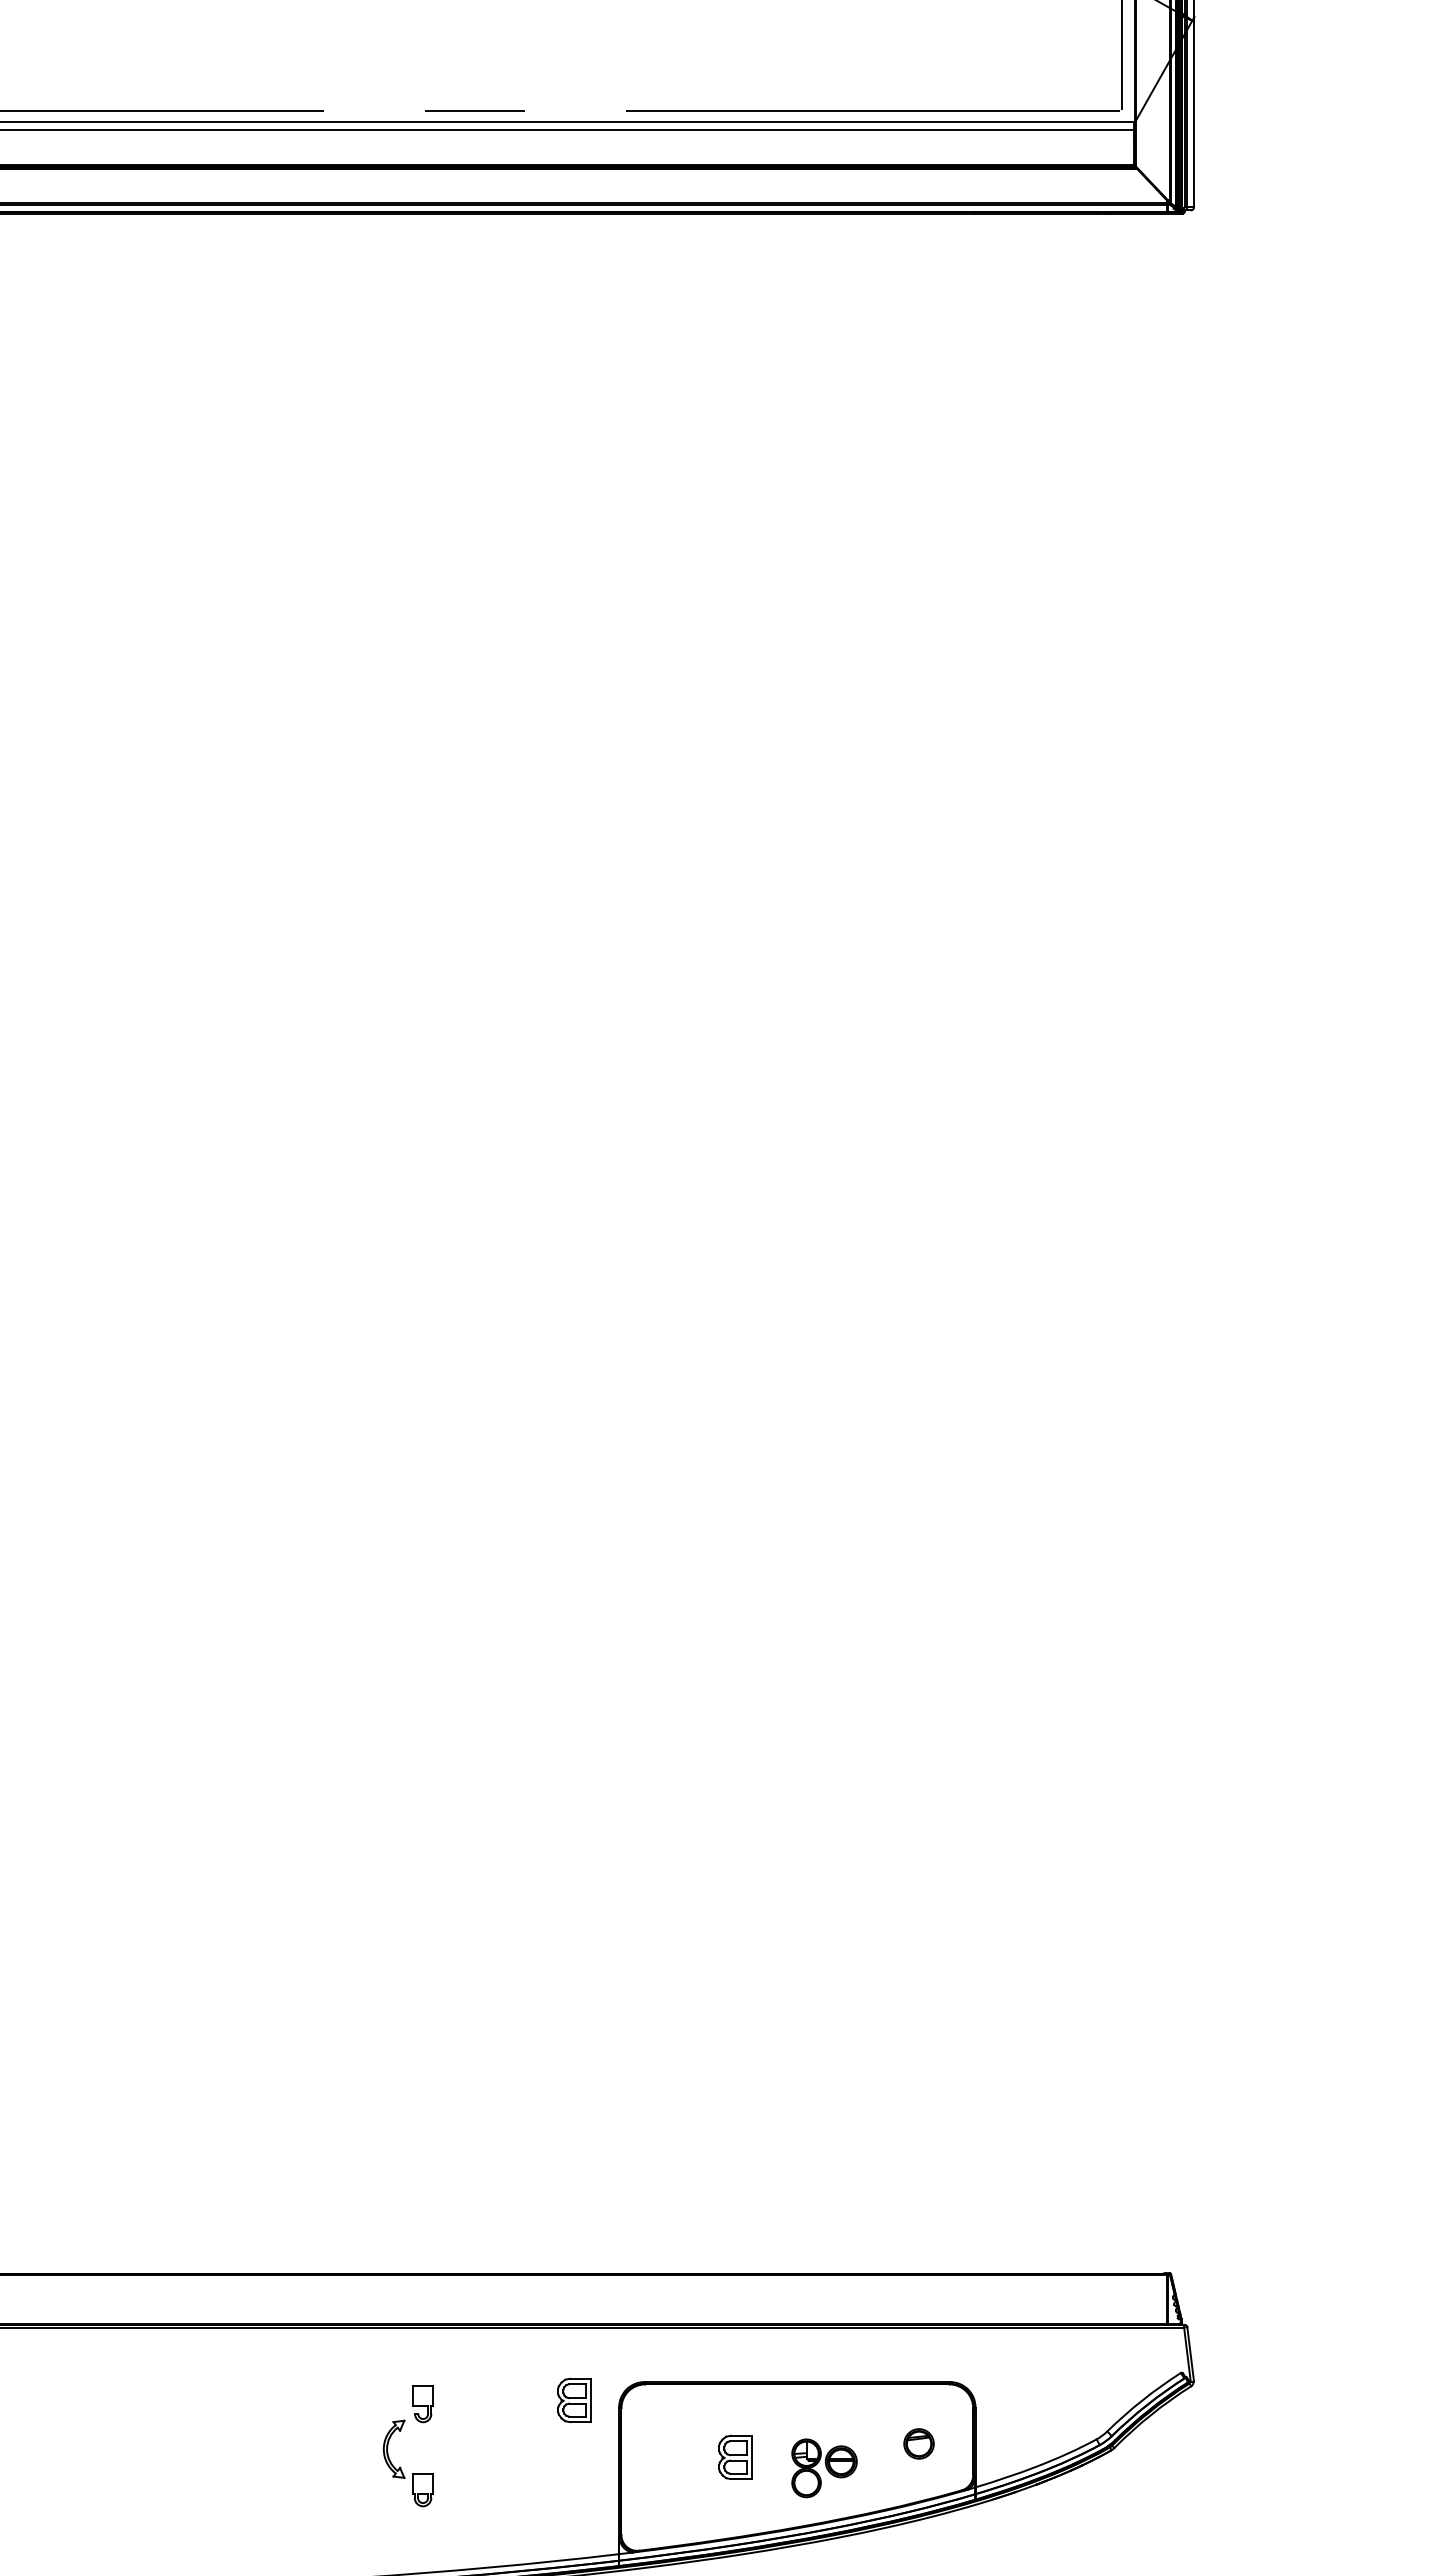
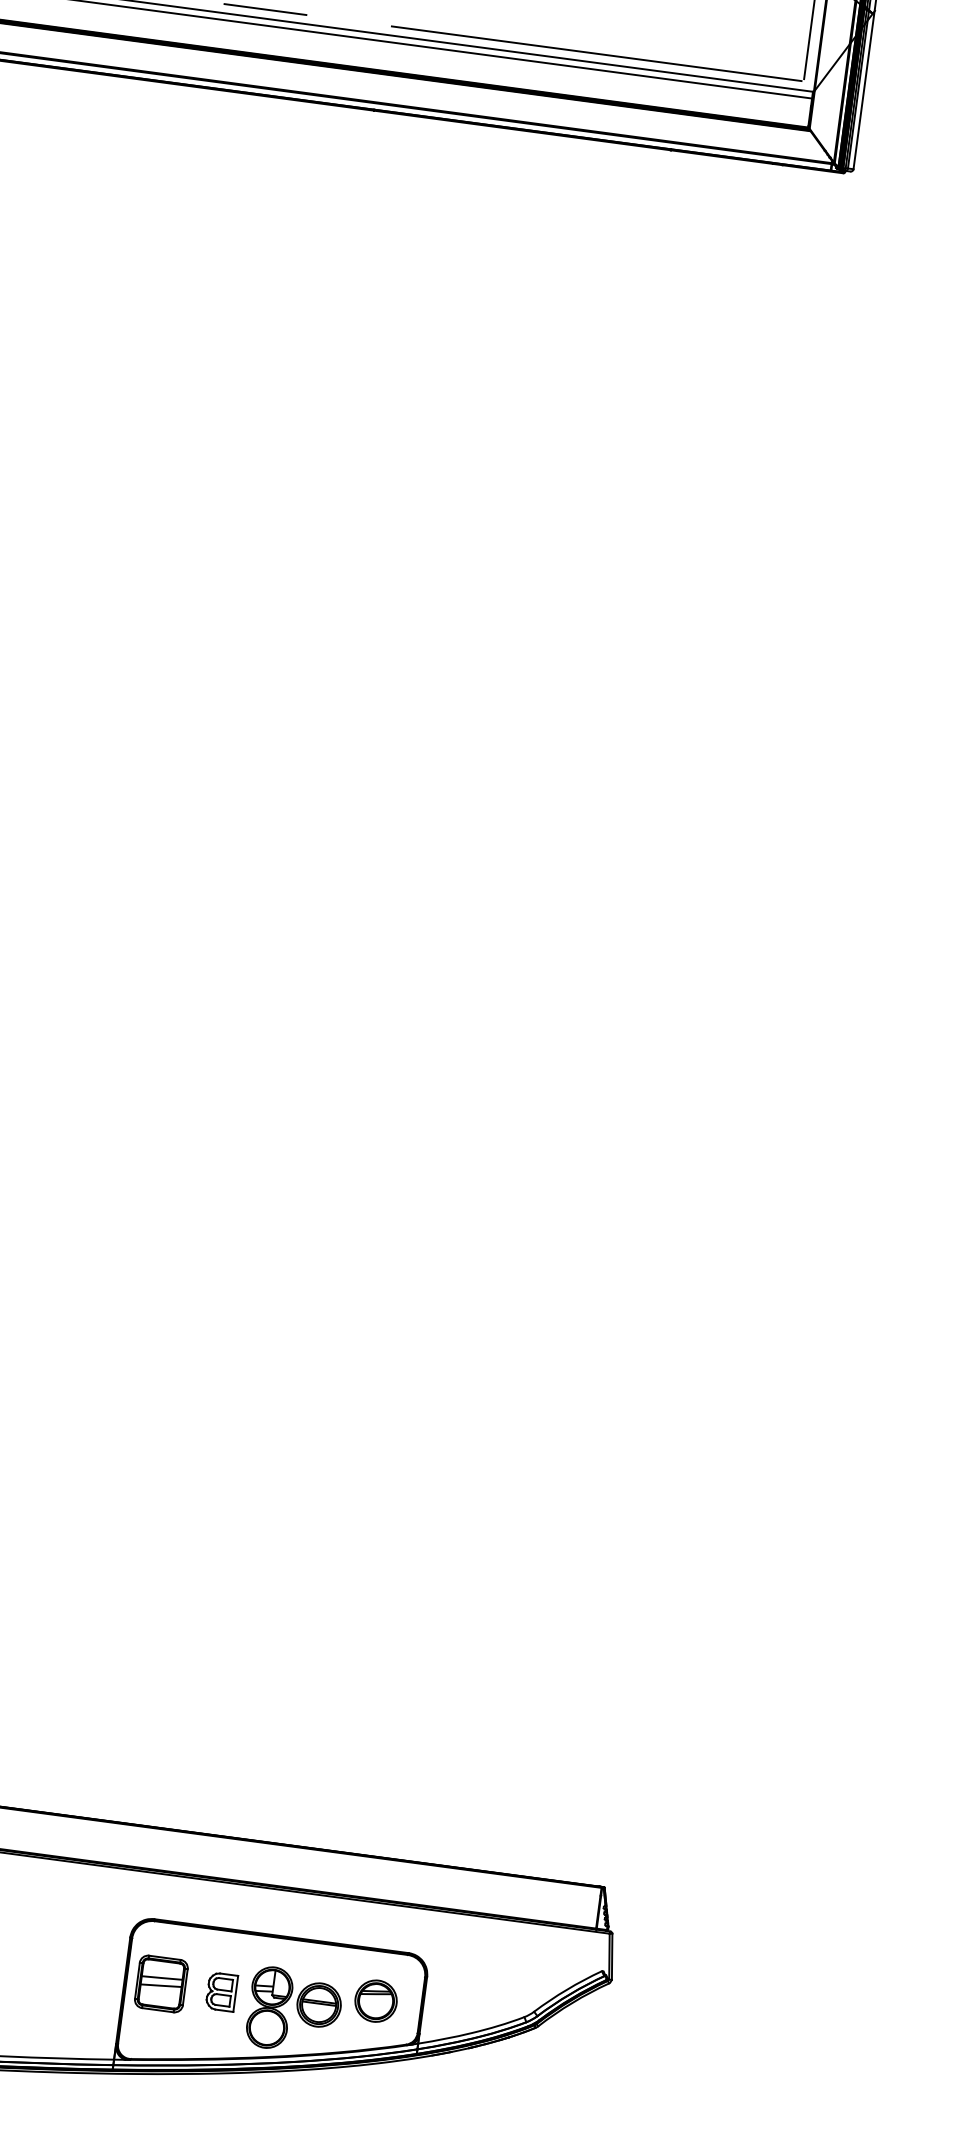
part: (574, 2399) -> (94, 1925), removed
part: (918, 2443) -> (375, 2000), size x1.67
part: (662, 2457) -> (160, 1983), added
part: (824, 2468) -> (294, 2011), size x1.67

